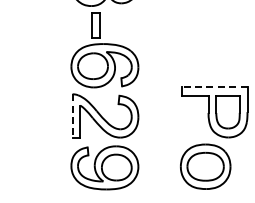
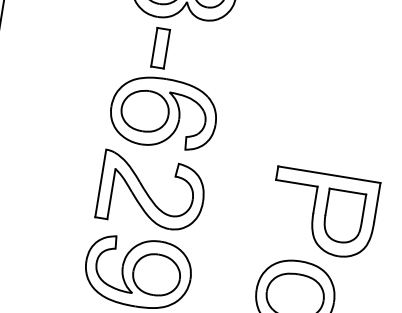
line: (214, 87) -> (329, 174), dashed -> solid
line: (72, 116) -> (100, 184), dashed -> solid

